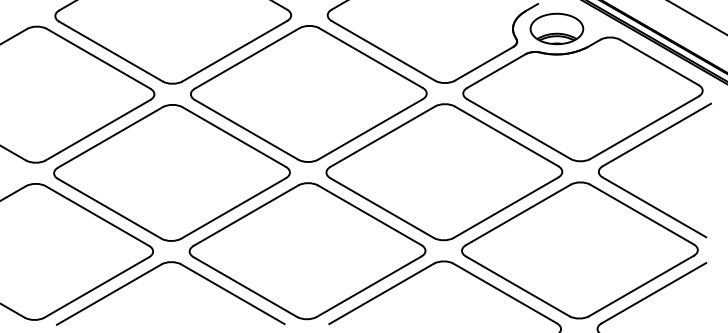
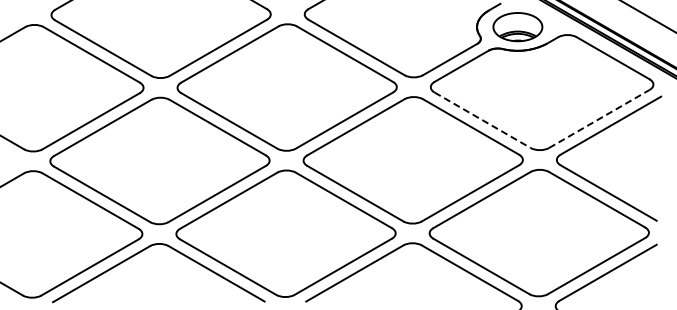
line: (644, 127) -> (599, 118), solid -> dashed
line: (519, 129) -> (483, 120), solid -> dashed

